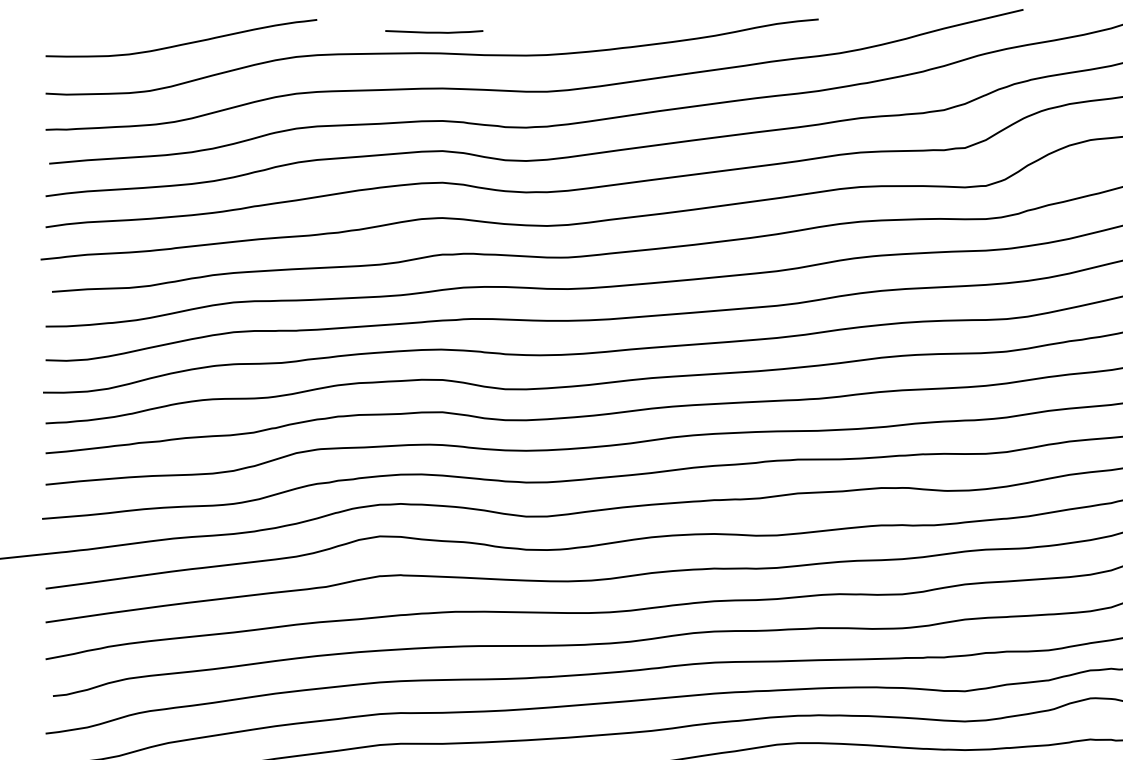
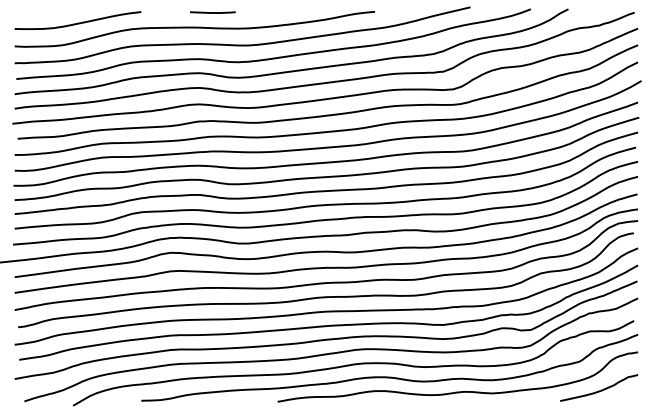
line: (433, 31) -> (212, 12), moved

